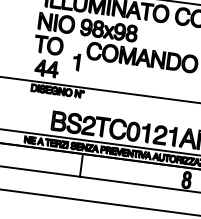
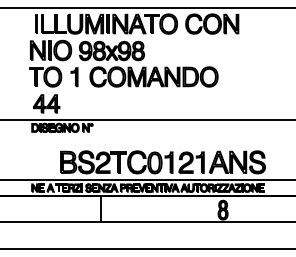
part: (76, 62) -> (74, 77), moved

